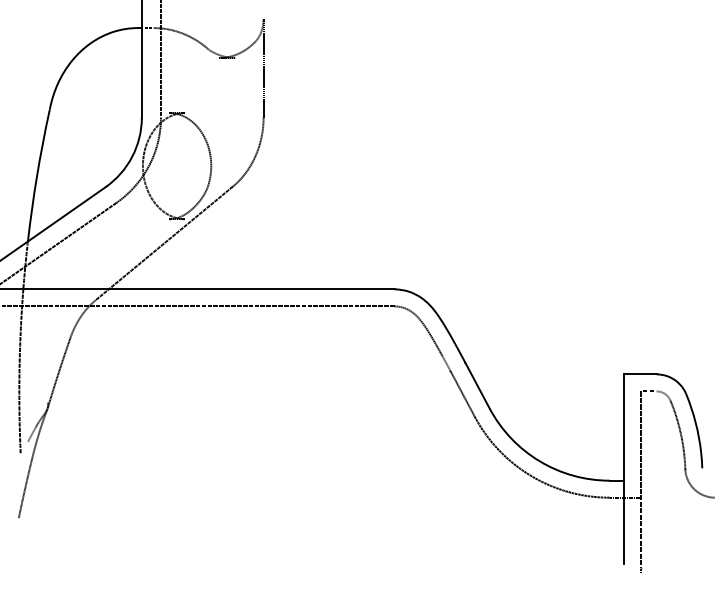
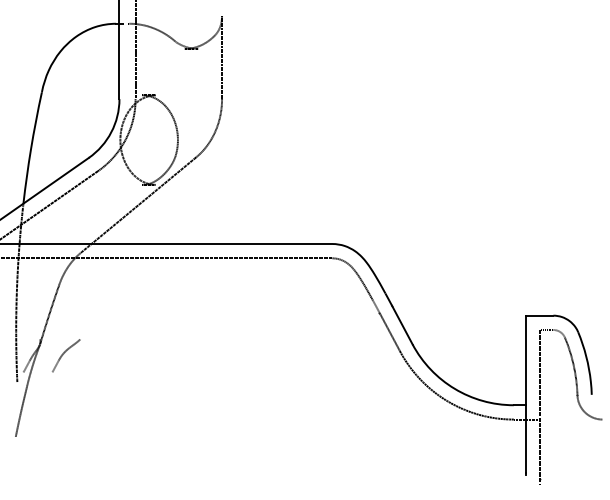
part: (78, 421) -> (66, 355), added

